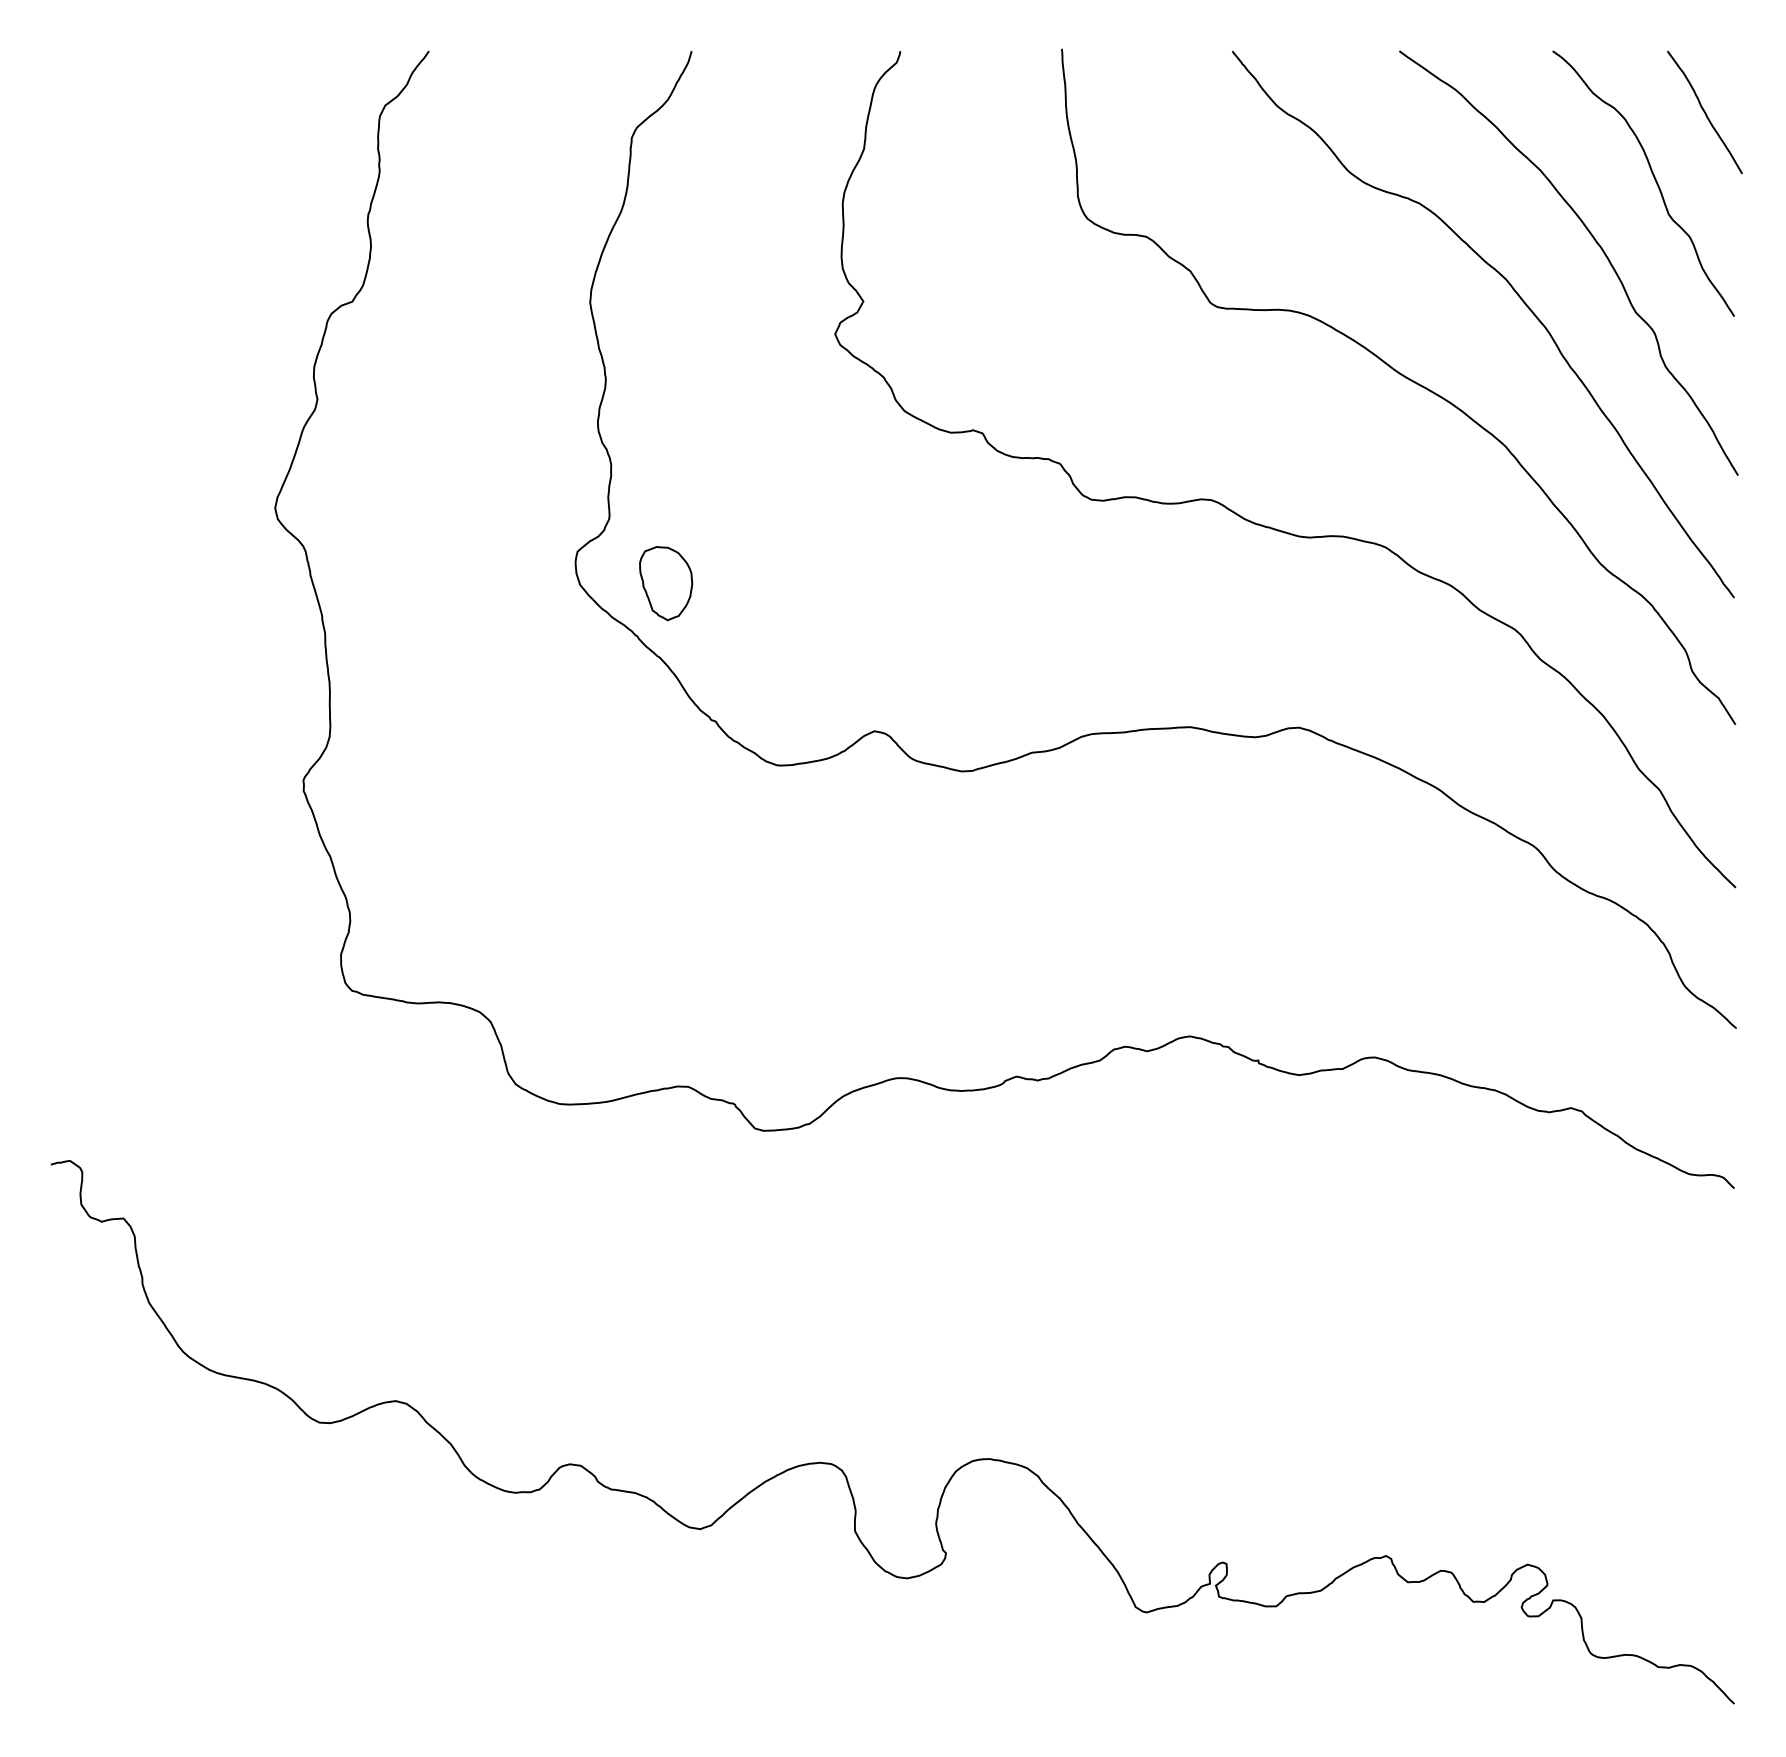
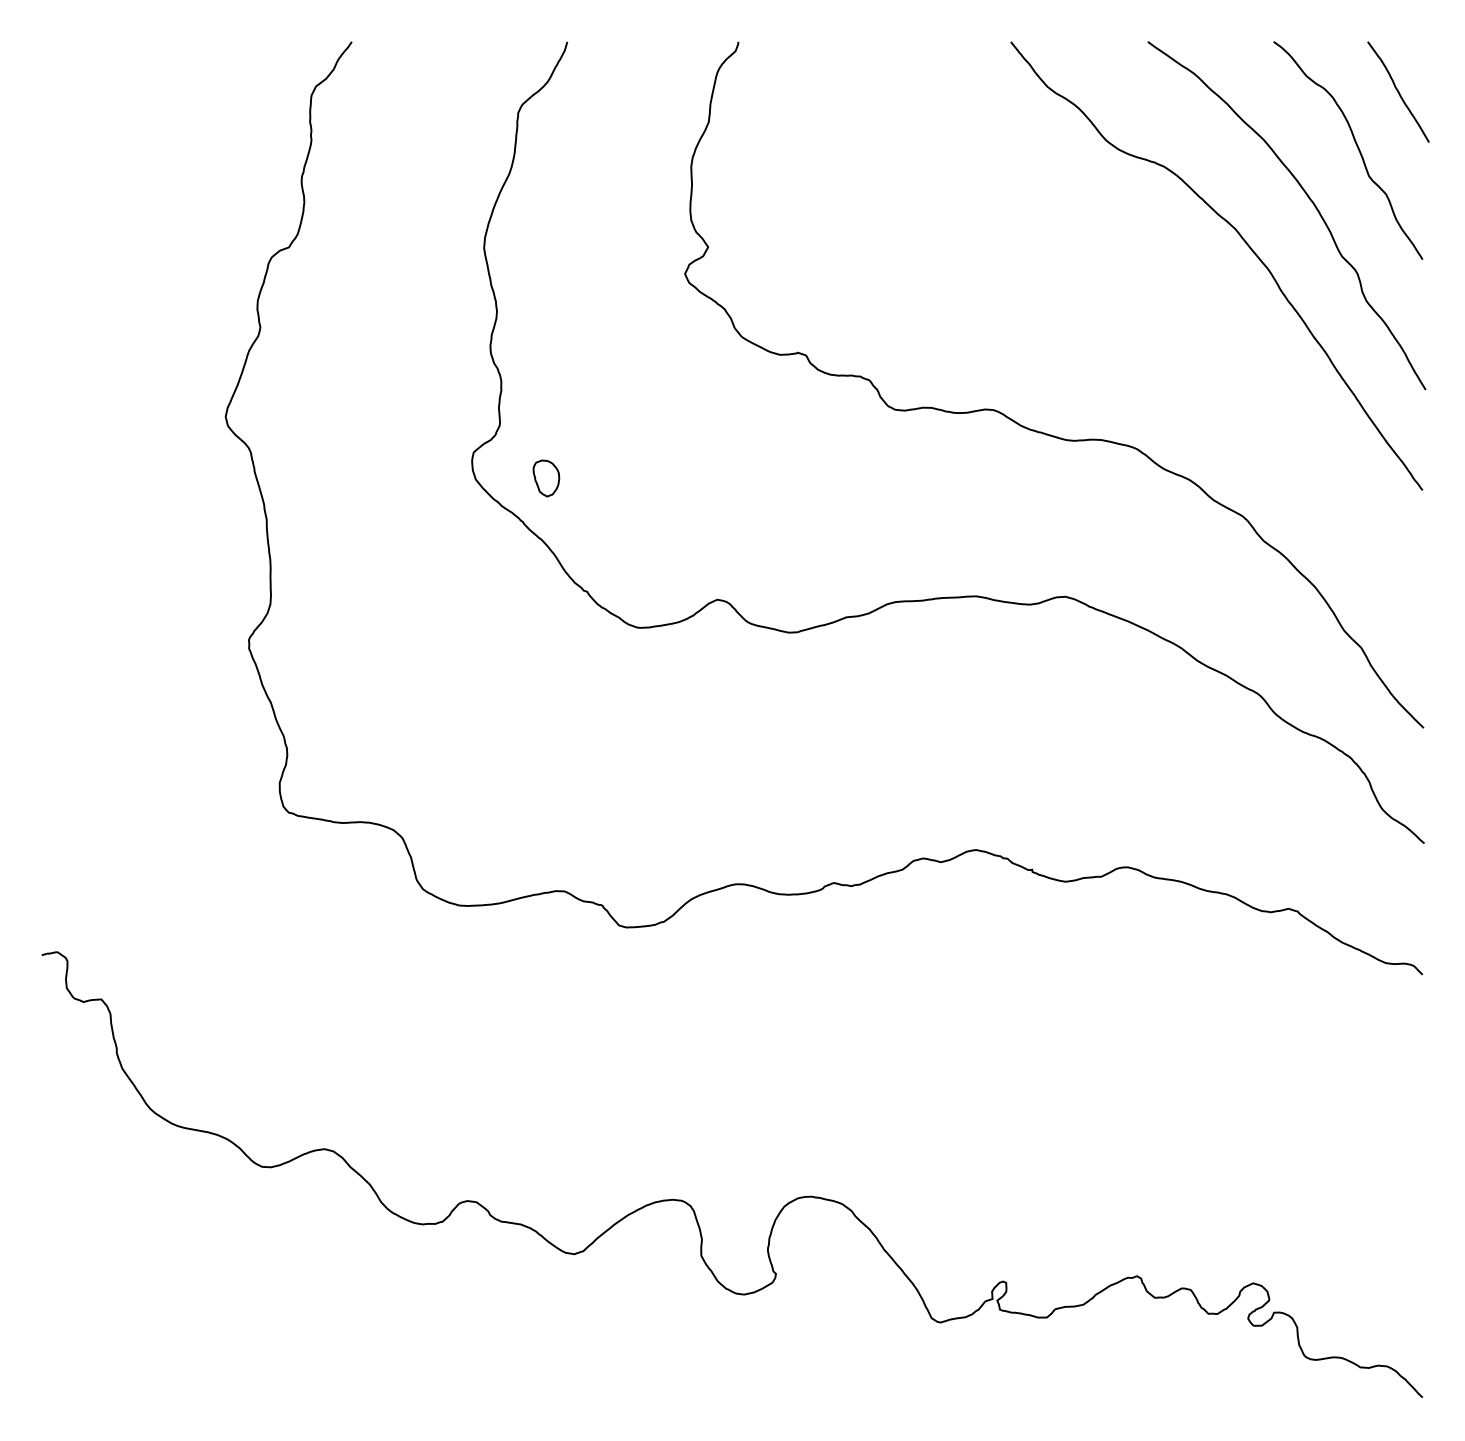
curve: (1403, 377) -> (1151, 309), removed
part: (666, 583) -> (546, 478), size x0.6

